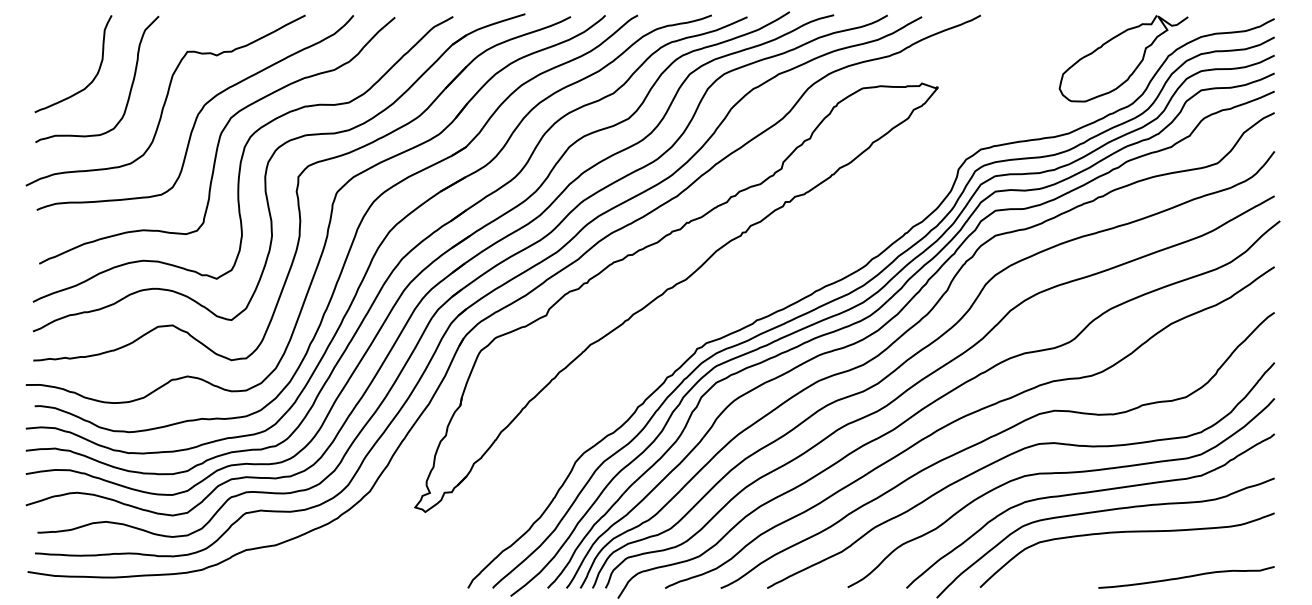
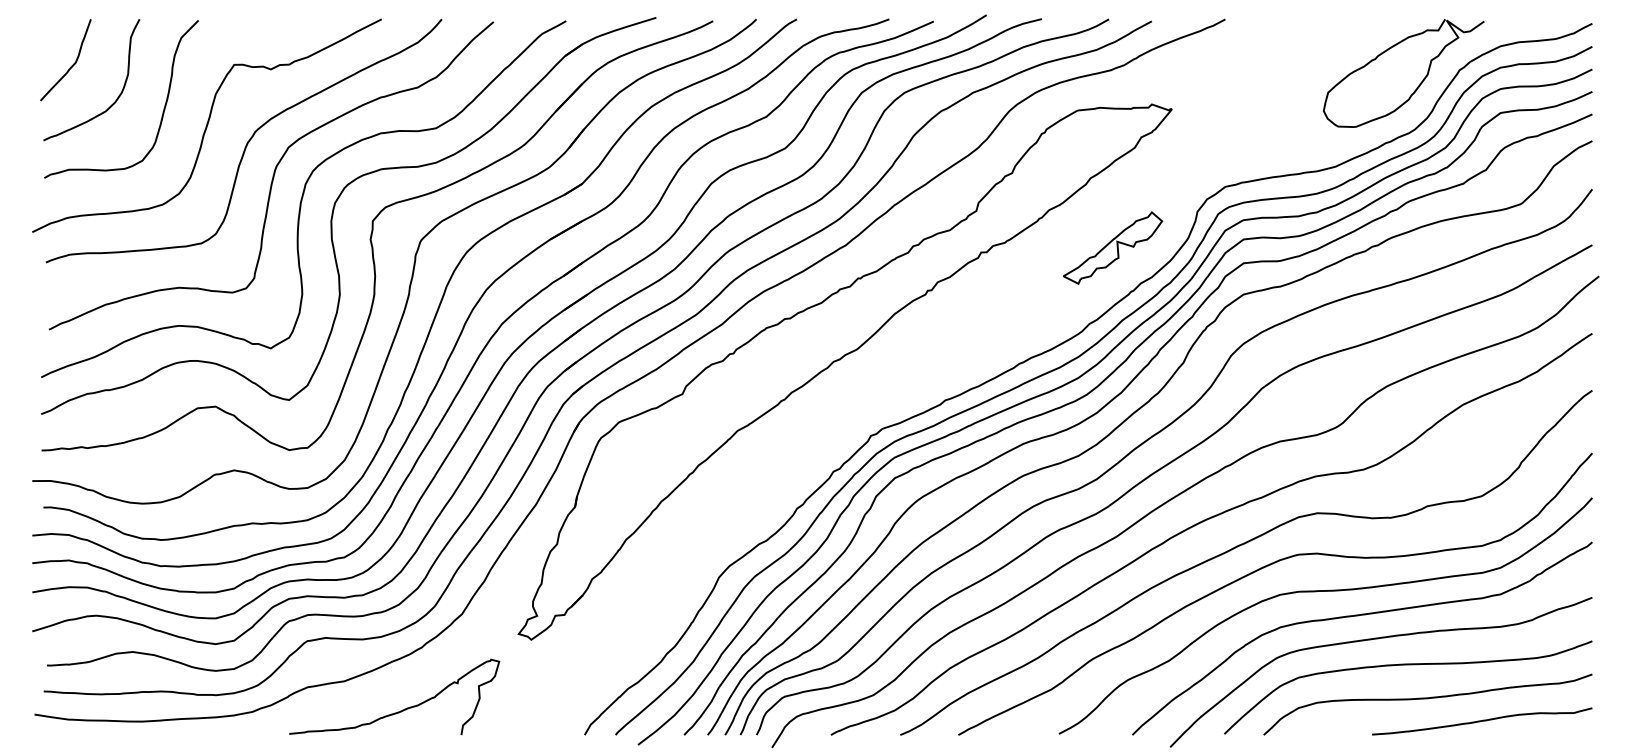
curve: (58, 50) -> (73, 63), added
part: (891, 198) -> (1113, 248), added
curve: (1142, 559) -> (1427, 699), added
curve: (320, 568) -> (400, 710), added

